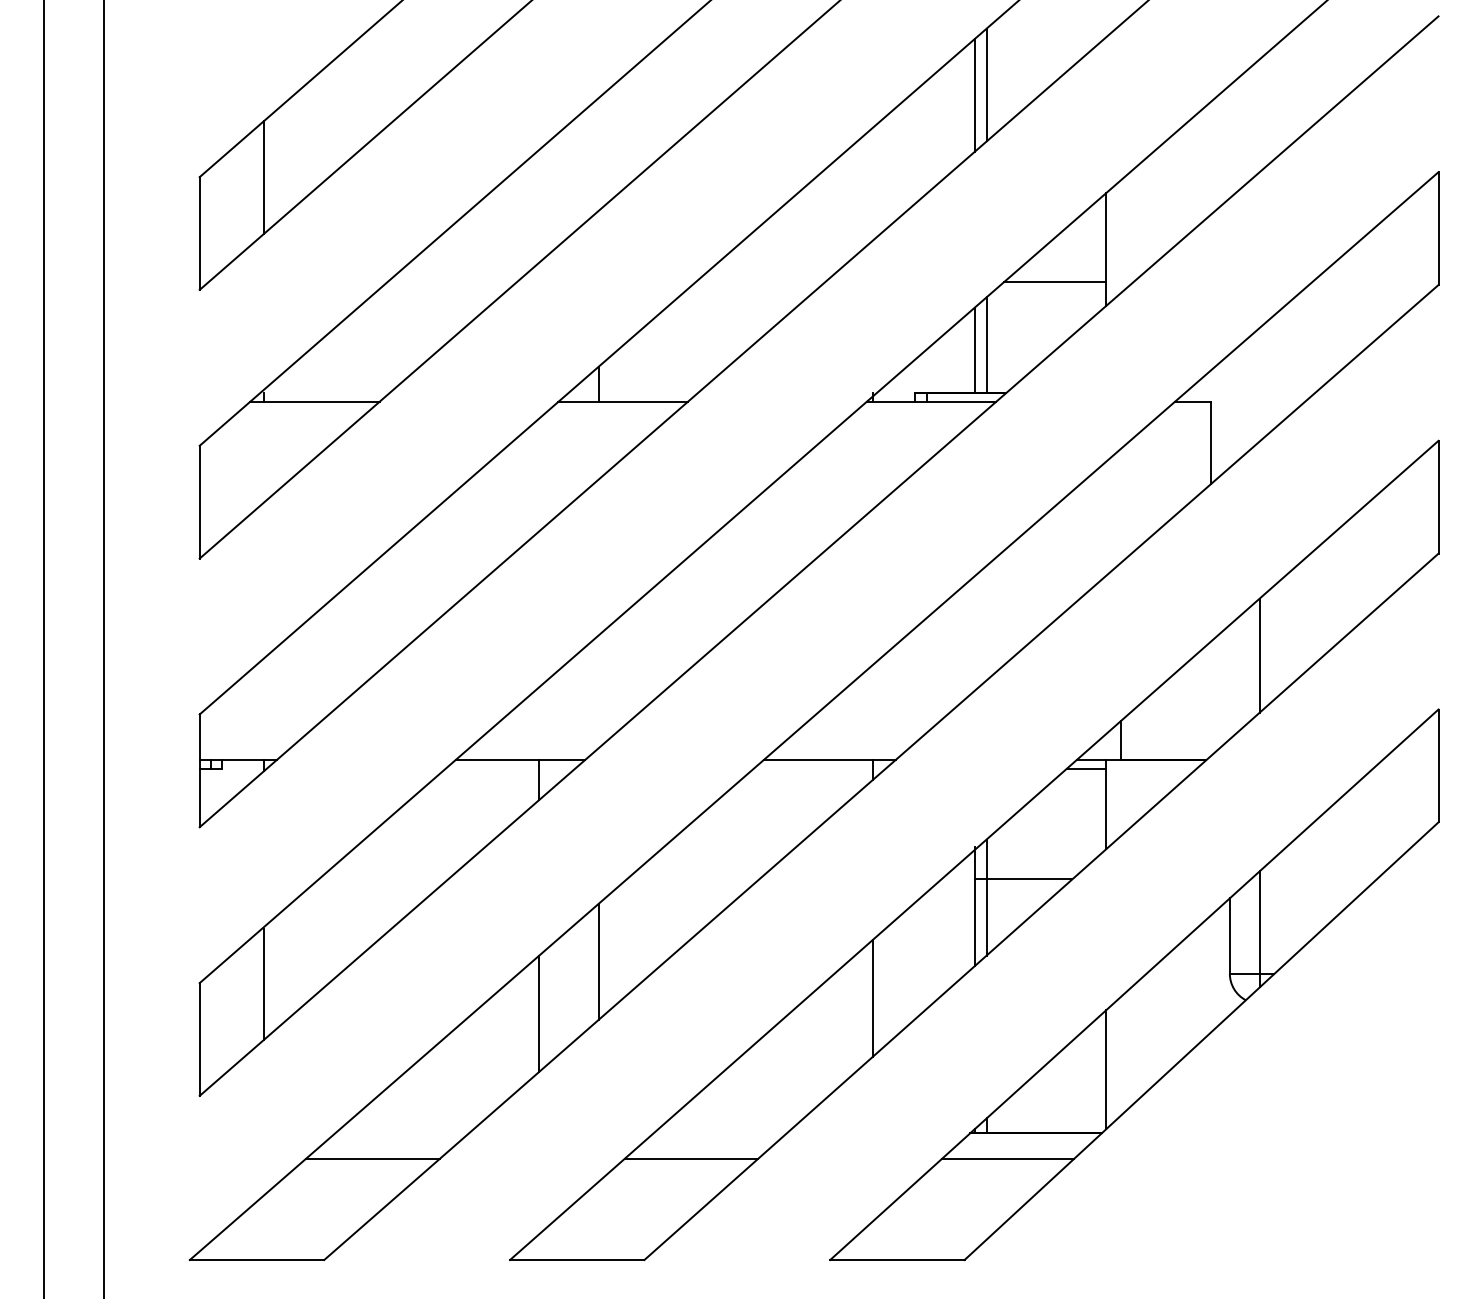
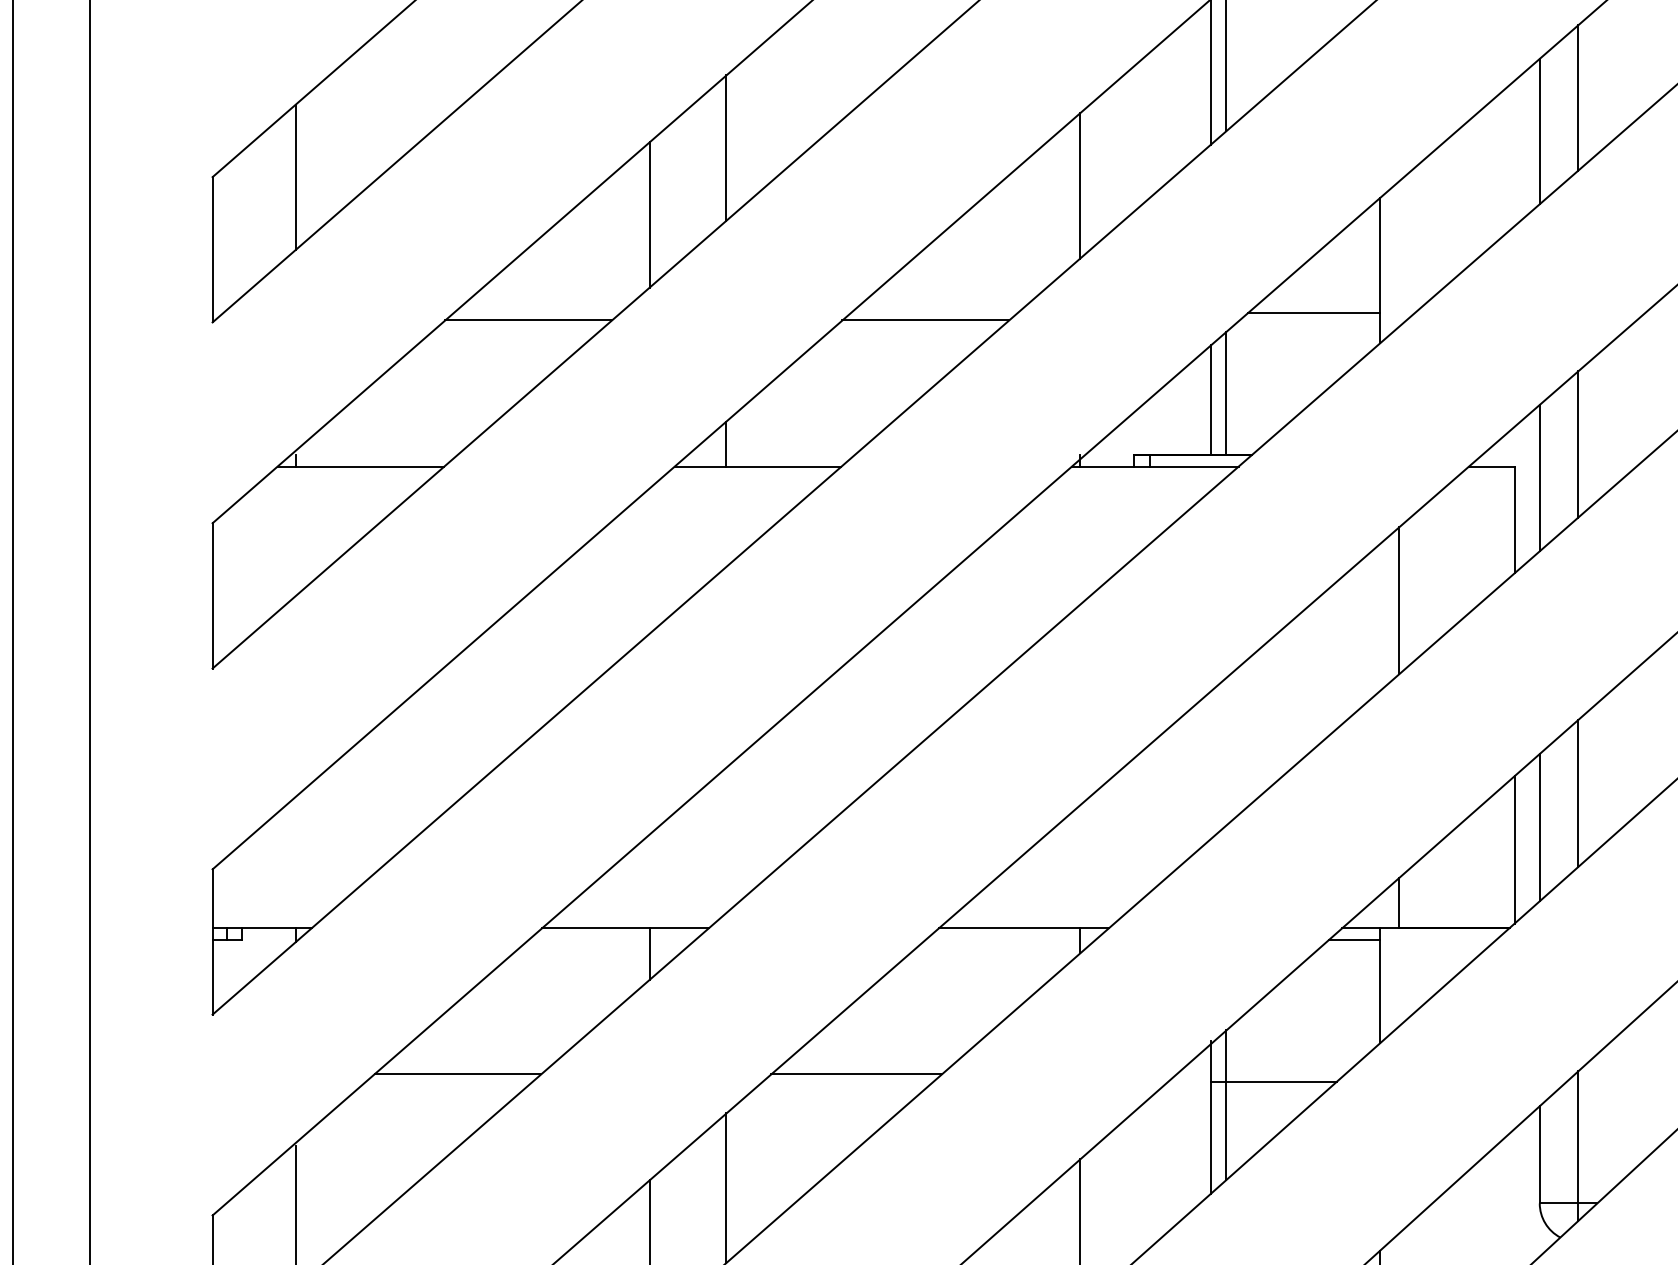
line: (1259, 115) -> (1577, 97), added
line: (1229, 141) -> (1539, 131), added
line: (598, 154) -> (726, 147), added
line: (873, 183) -> (1080, 185), added
line: (538, 206) -> (649, 214), added
line: (444, 288) -> (527, 320), added
line: (752, 288) -> (924, 320), added
line: (1259, 384) -> (1577, 444), added
line: (1229, 410) -> (1539, 477), added
line: (1120, 505) -> (1398, 600), added
line: (1229, 681) -> (1539, 826), added
line: (1210, 699) -> (1514, 850), added
line: (389, 873) -> (457, 1074), added
line: (699, 873) -> (856, 1074), added

